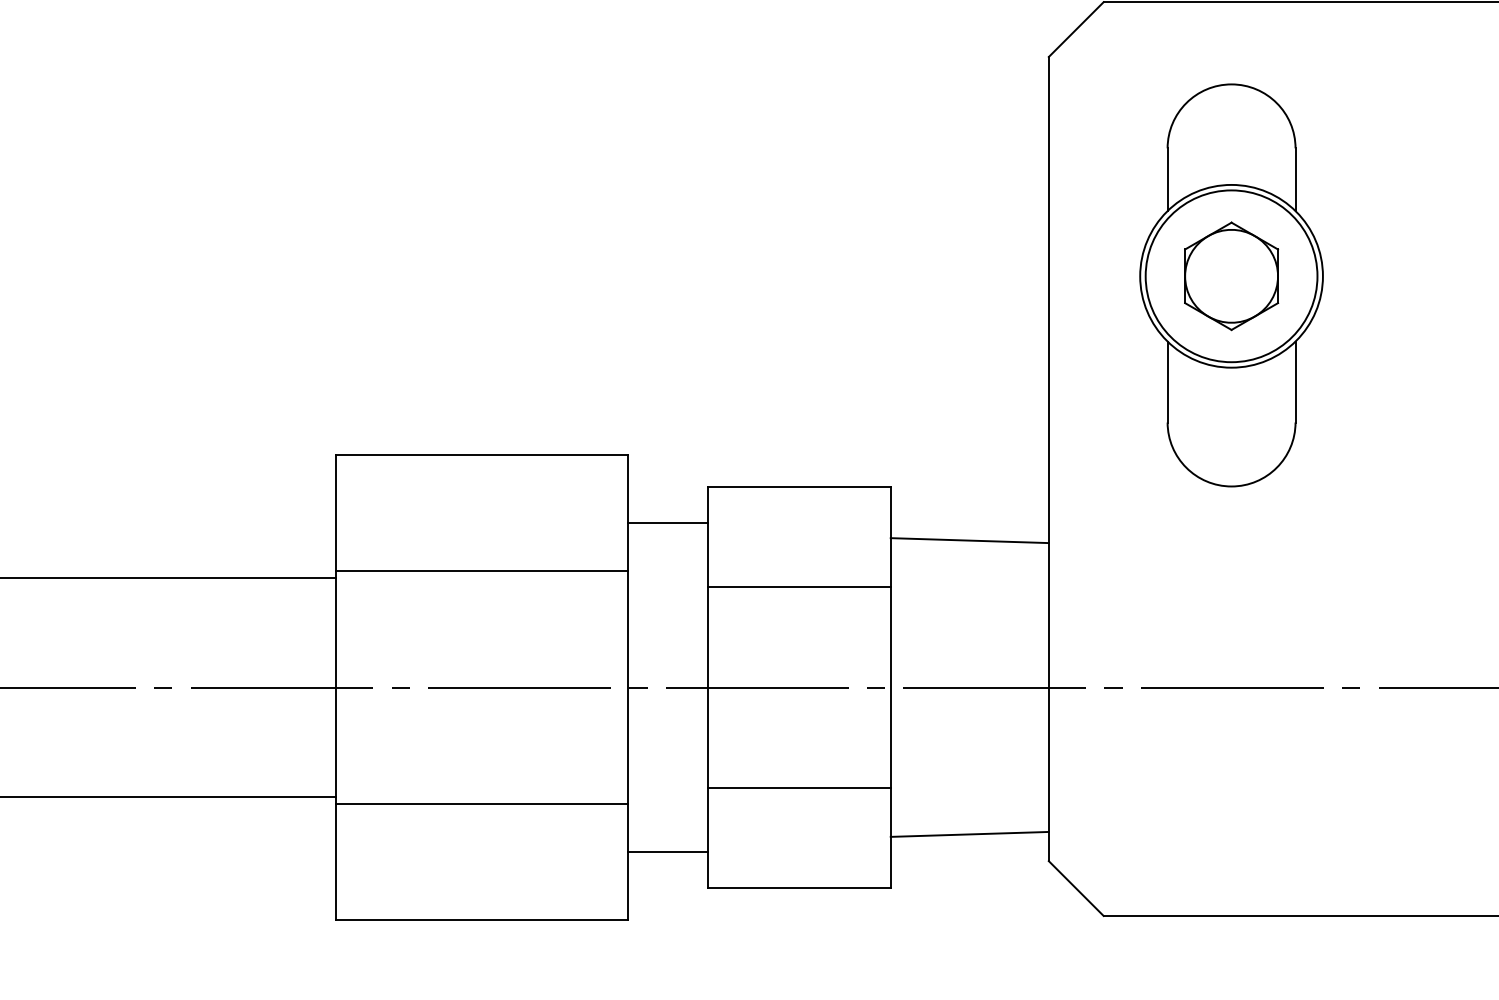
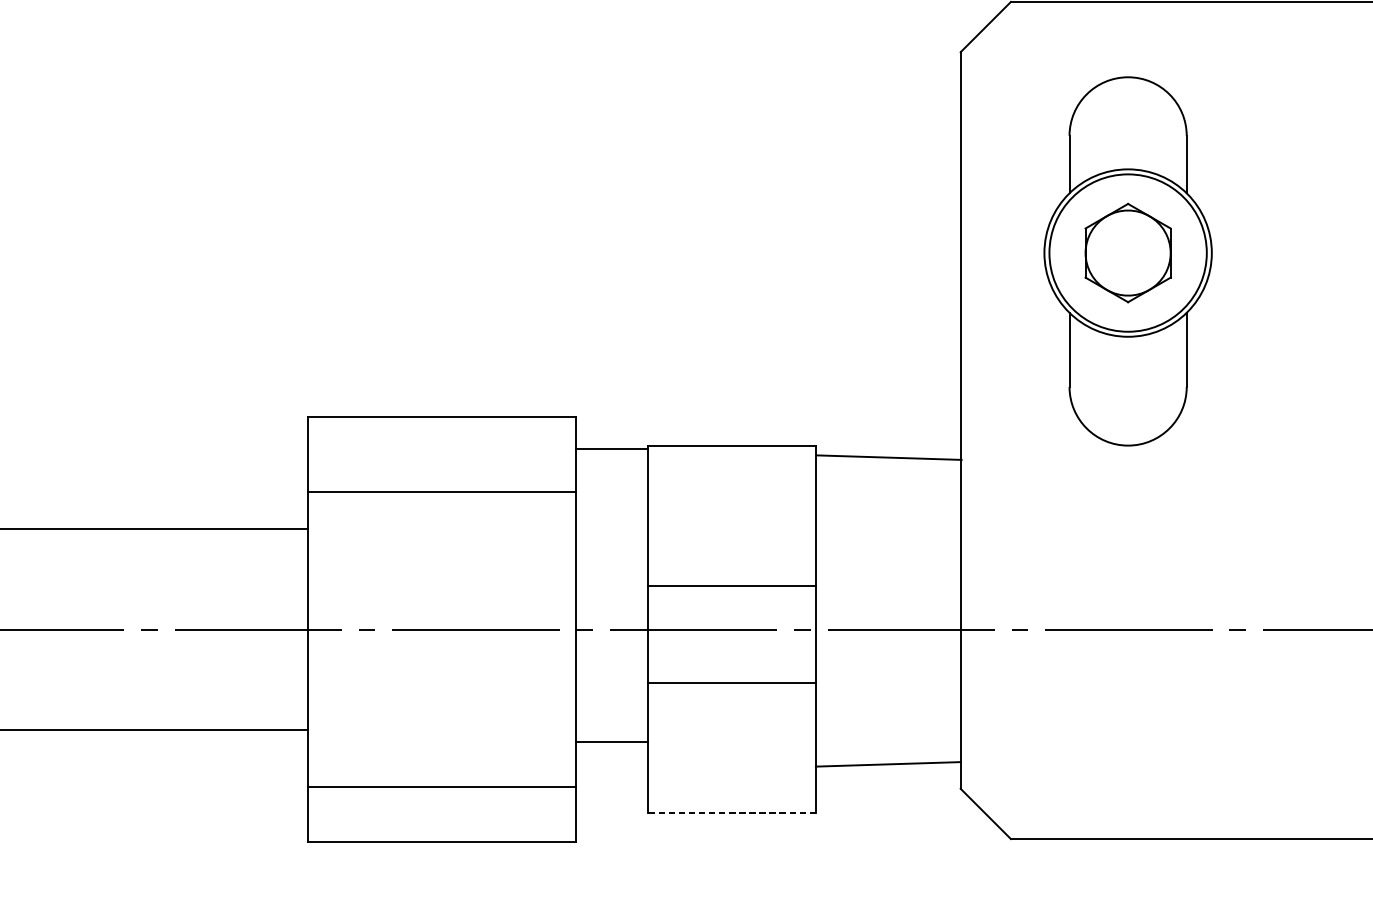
line: (667, 523) -> (611, 449), moved
line: (969, 540) -> (888, 457), moved
line: (482, 571) -> (441, 492), moved
line: (798, 587) -> (731, 585), moved
line: (798, 787) -> (731, 682), moved
line: (482, 803) -> (441, 787), moved
line: (667, 852) -> (611, 742), moved
line: (799, 888) -> (732, 813), solid -> dashed

